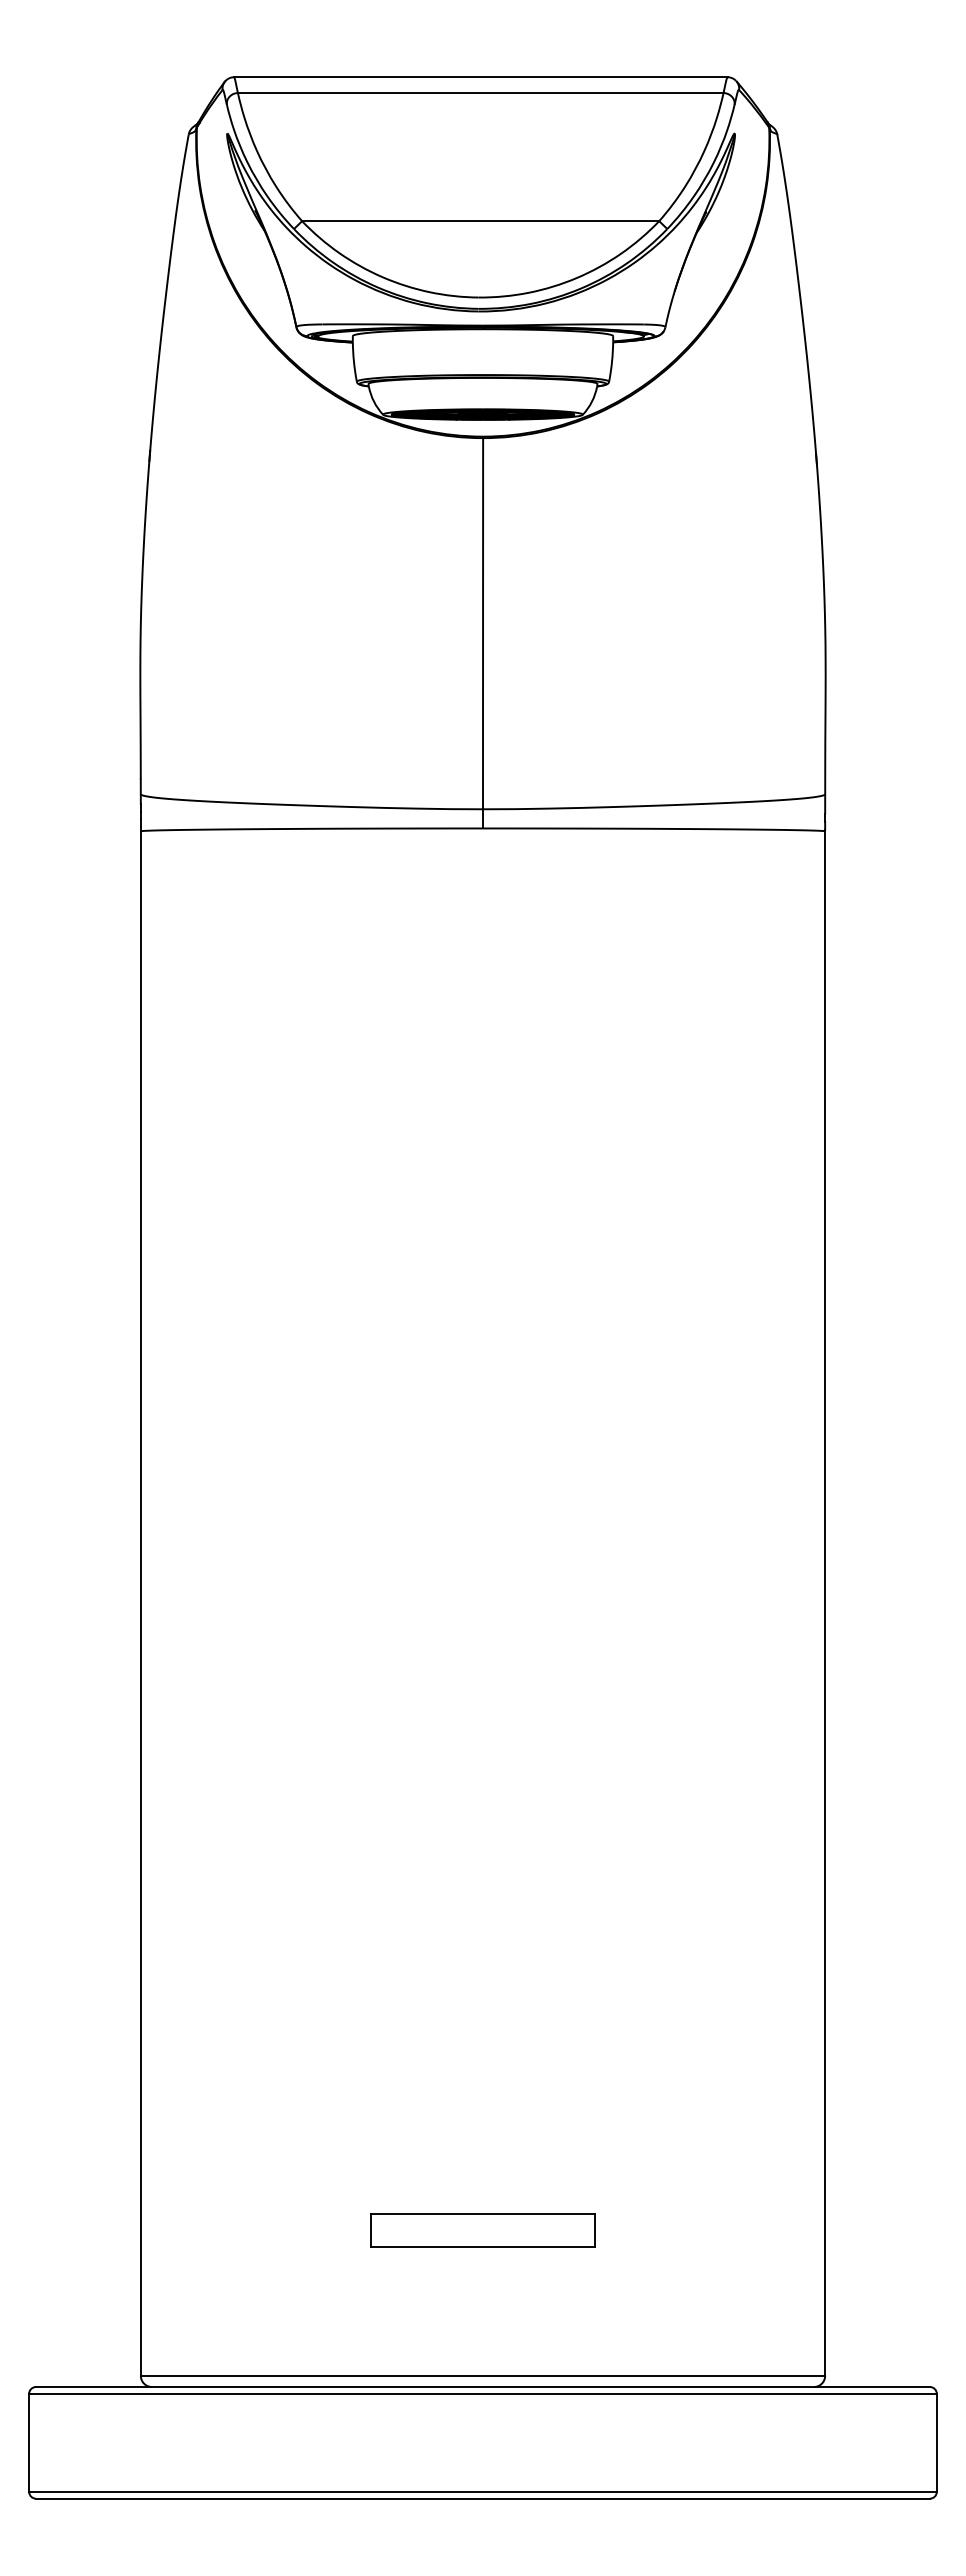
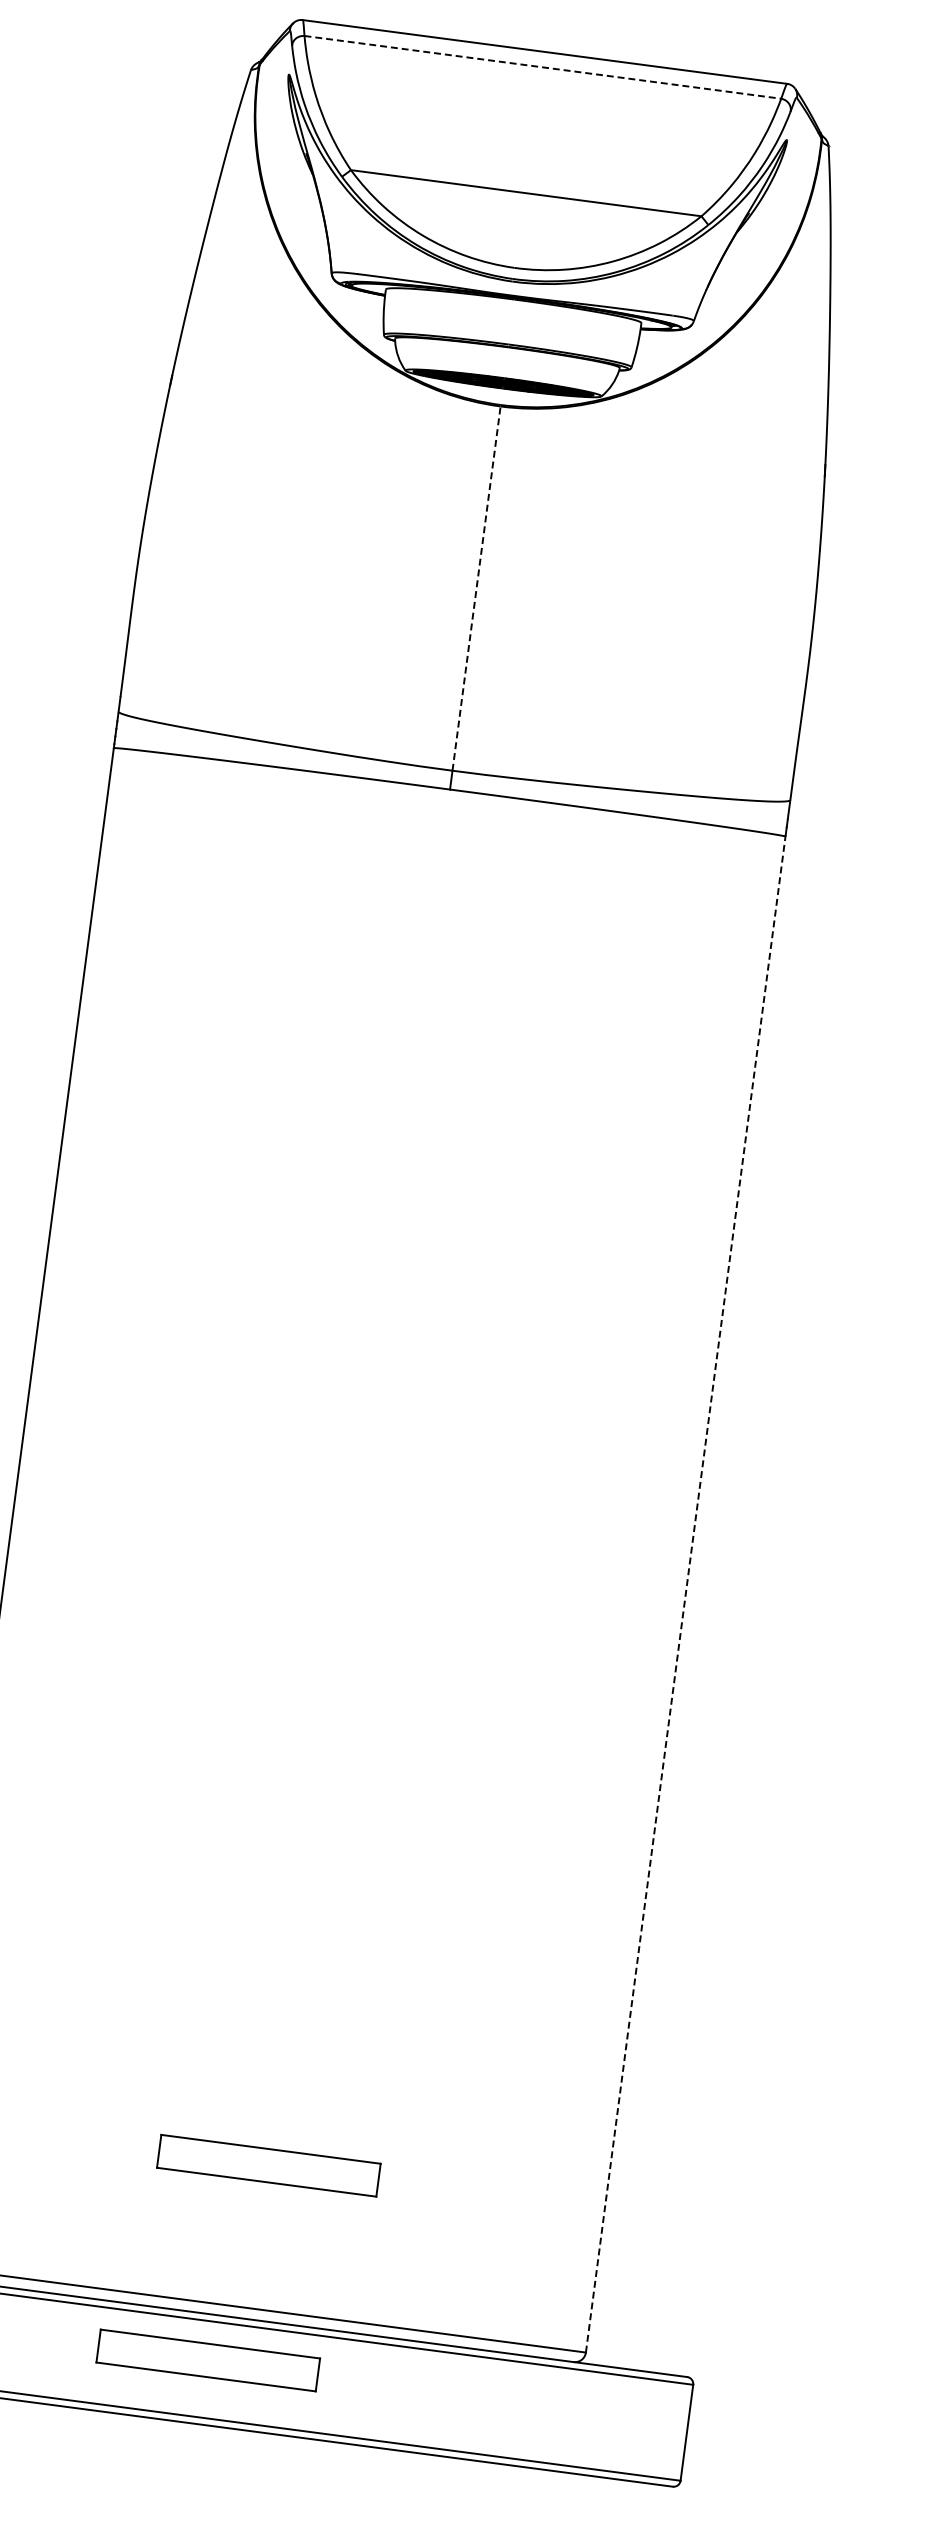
line: (480, 92) -> (542, 66), solid -> dashed
line: (483, 623) -> (477, 588), solid -> dashed
line: (825, 1602) -> (686, 1593), solid -> dashed
part: (447, 2433) -> (207, 2360), added

